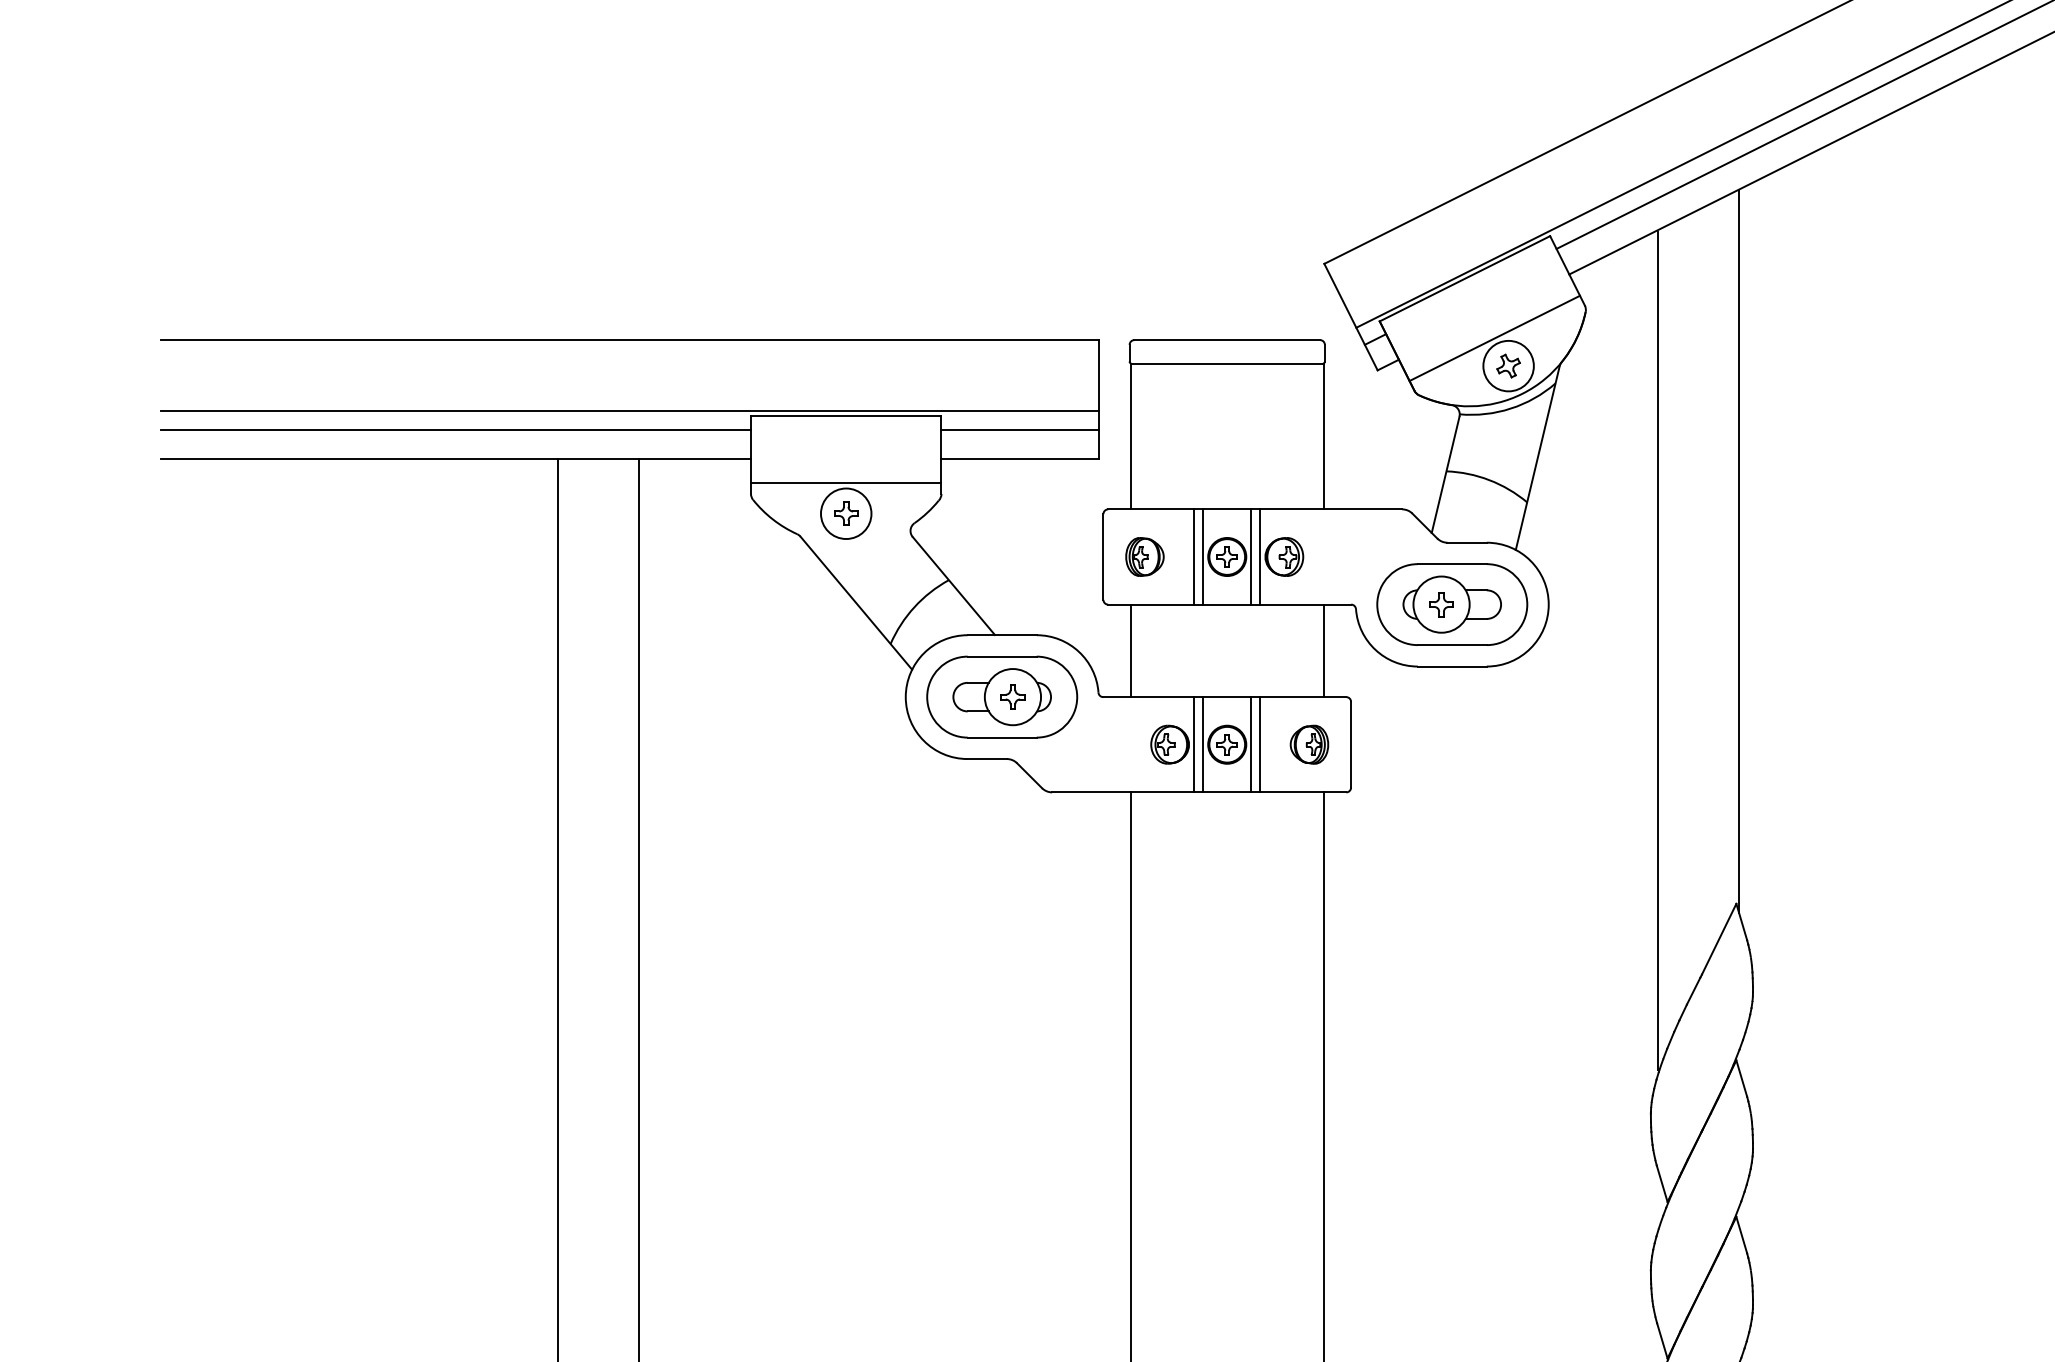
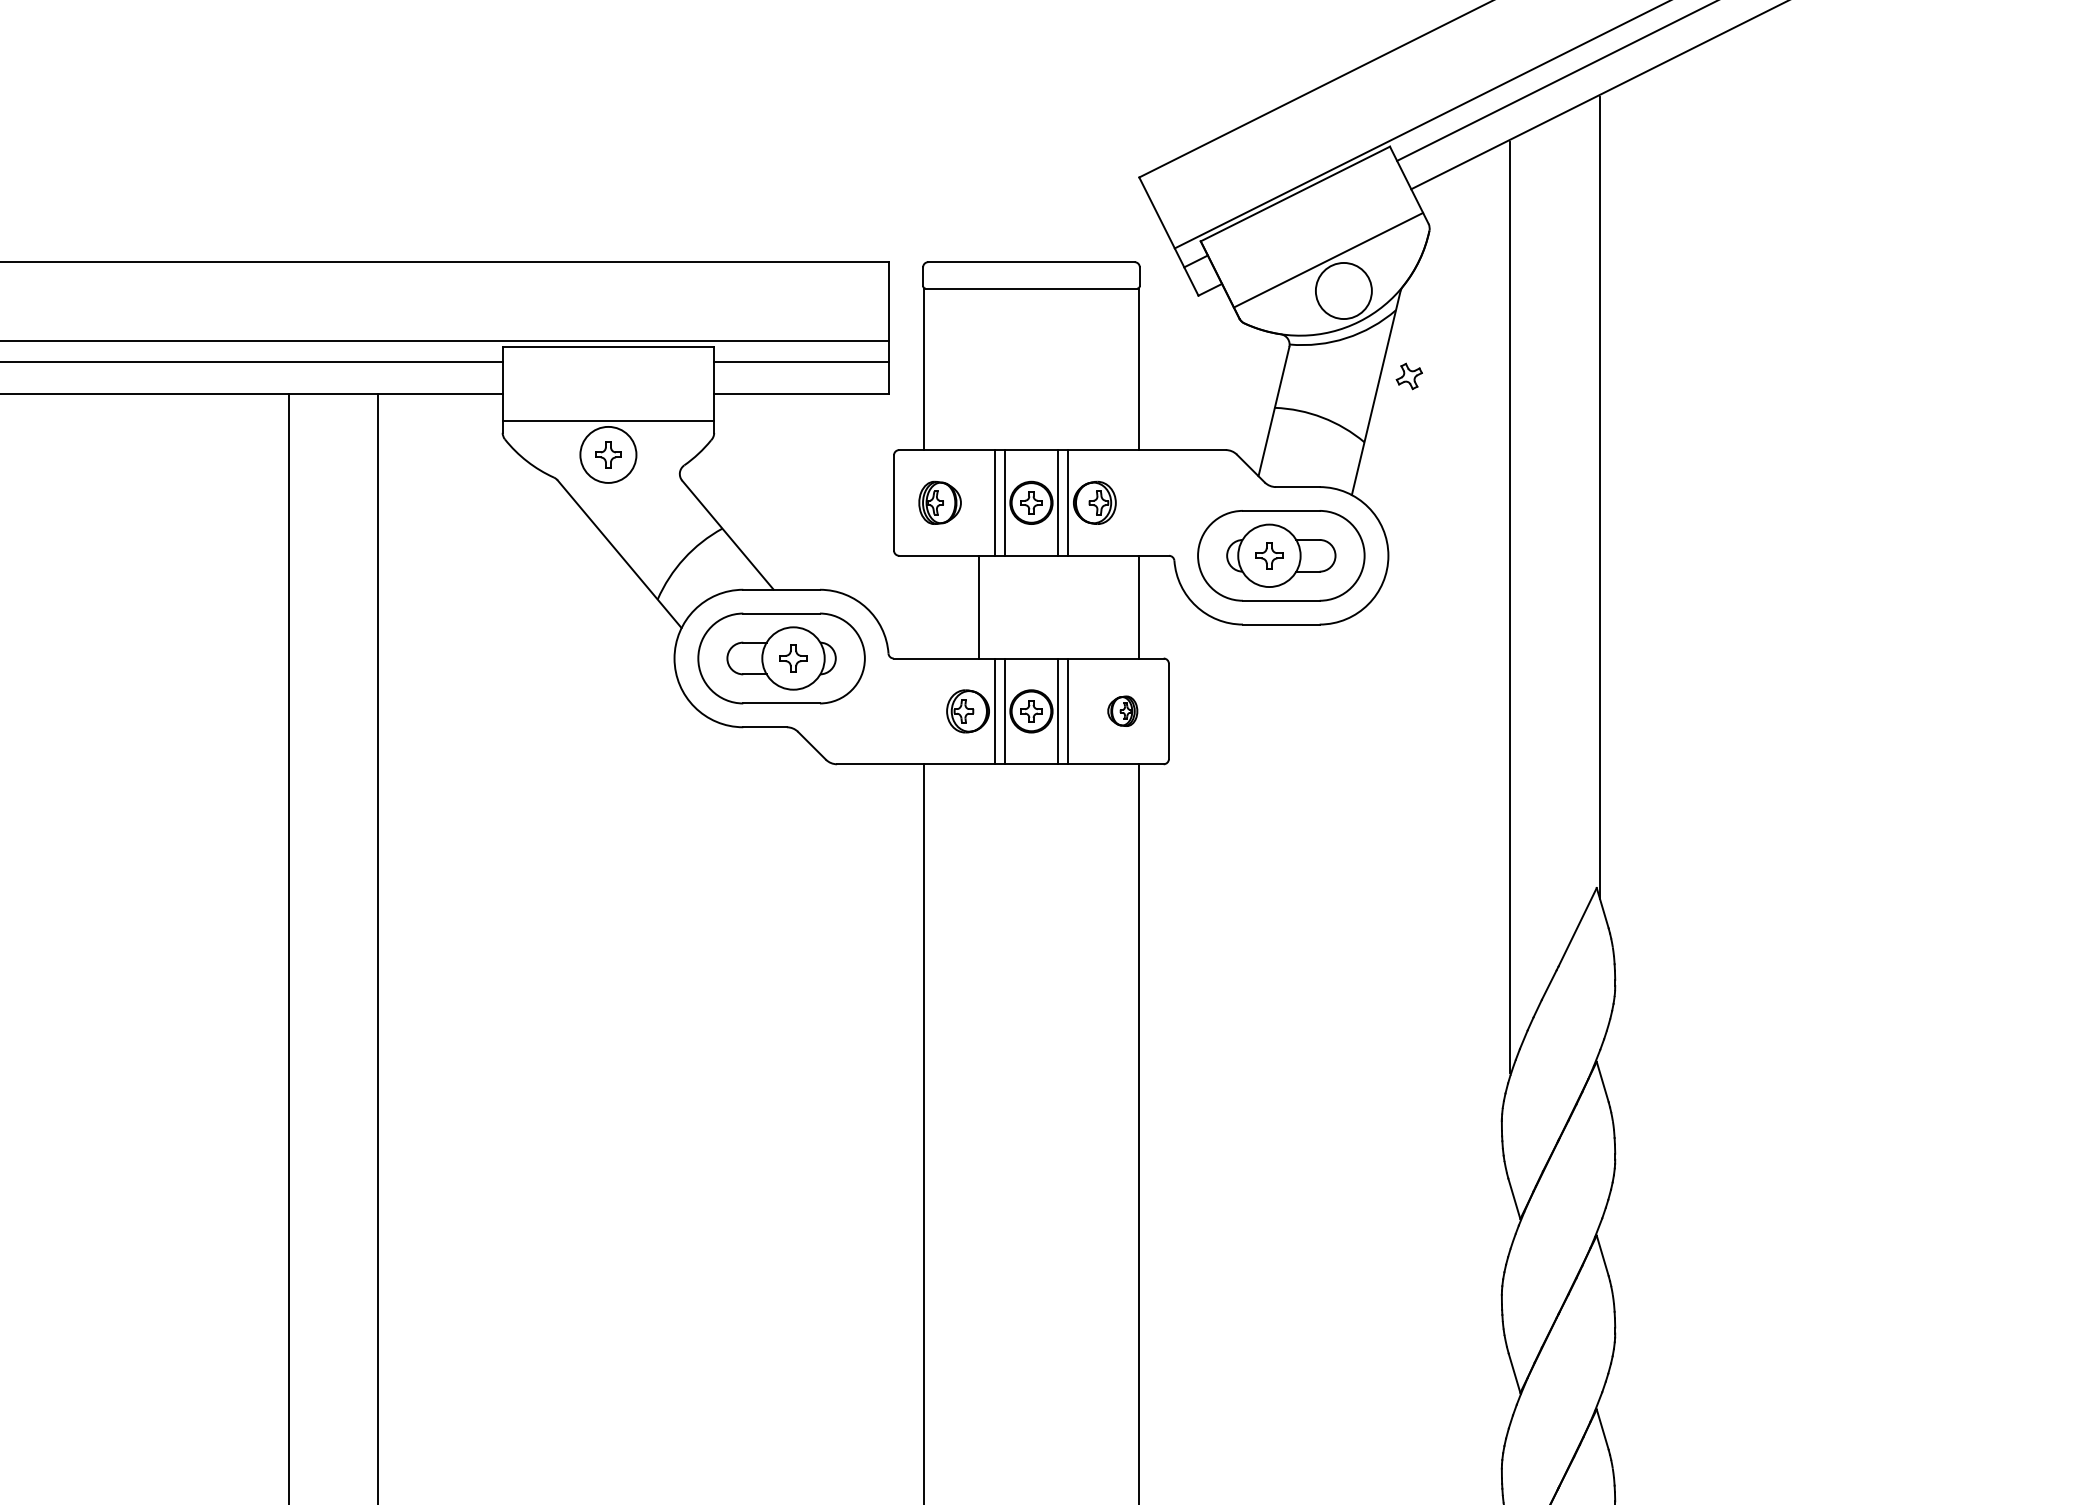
part: (1508, 365) -> (1409, 375), moved
line: (1130, 650) -> (978, 606), moved
part: (1309, 744) -> (1122, 711), size x0.7

